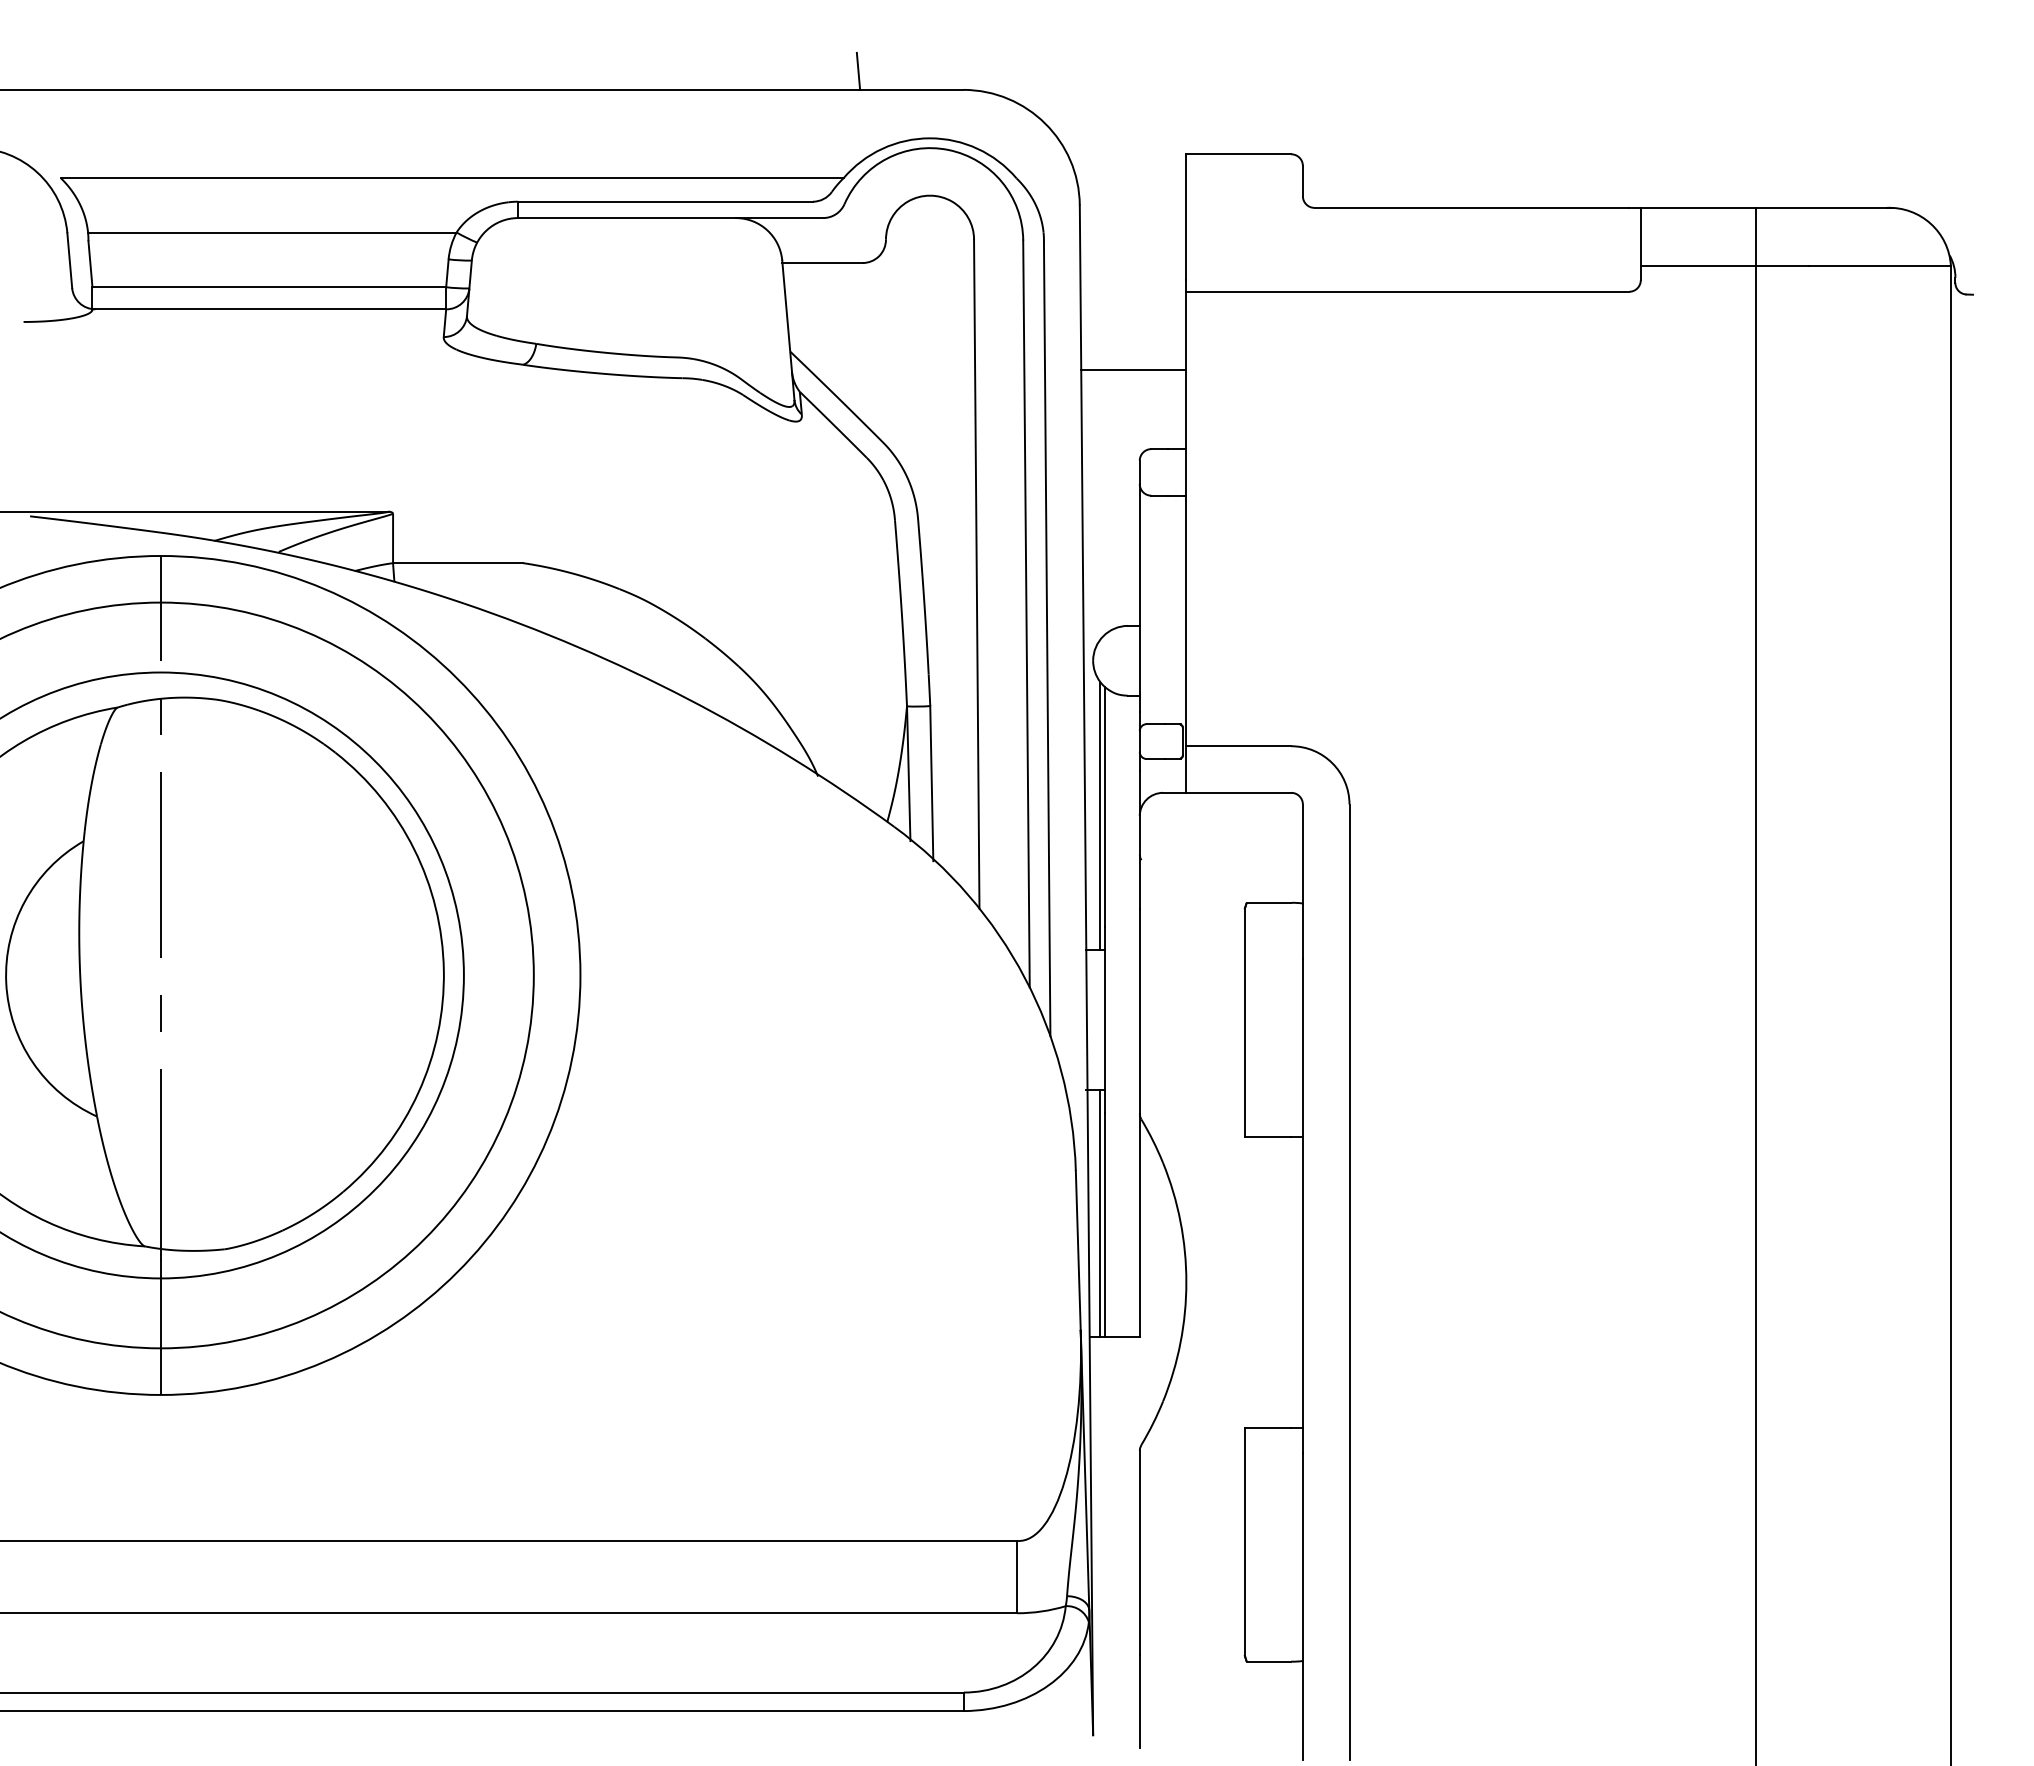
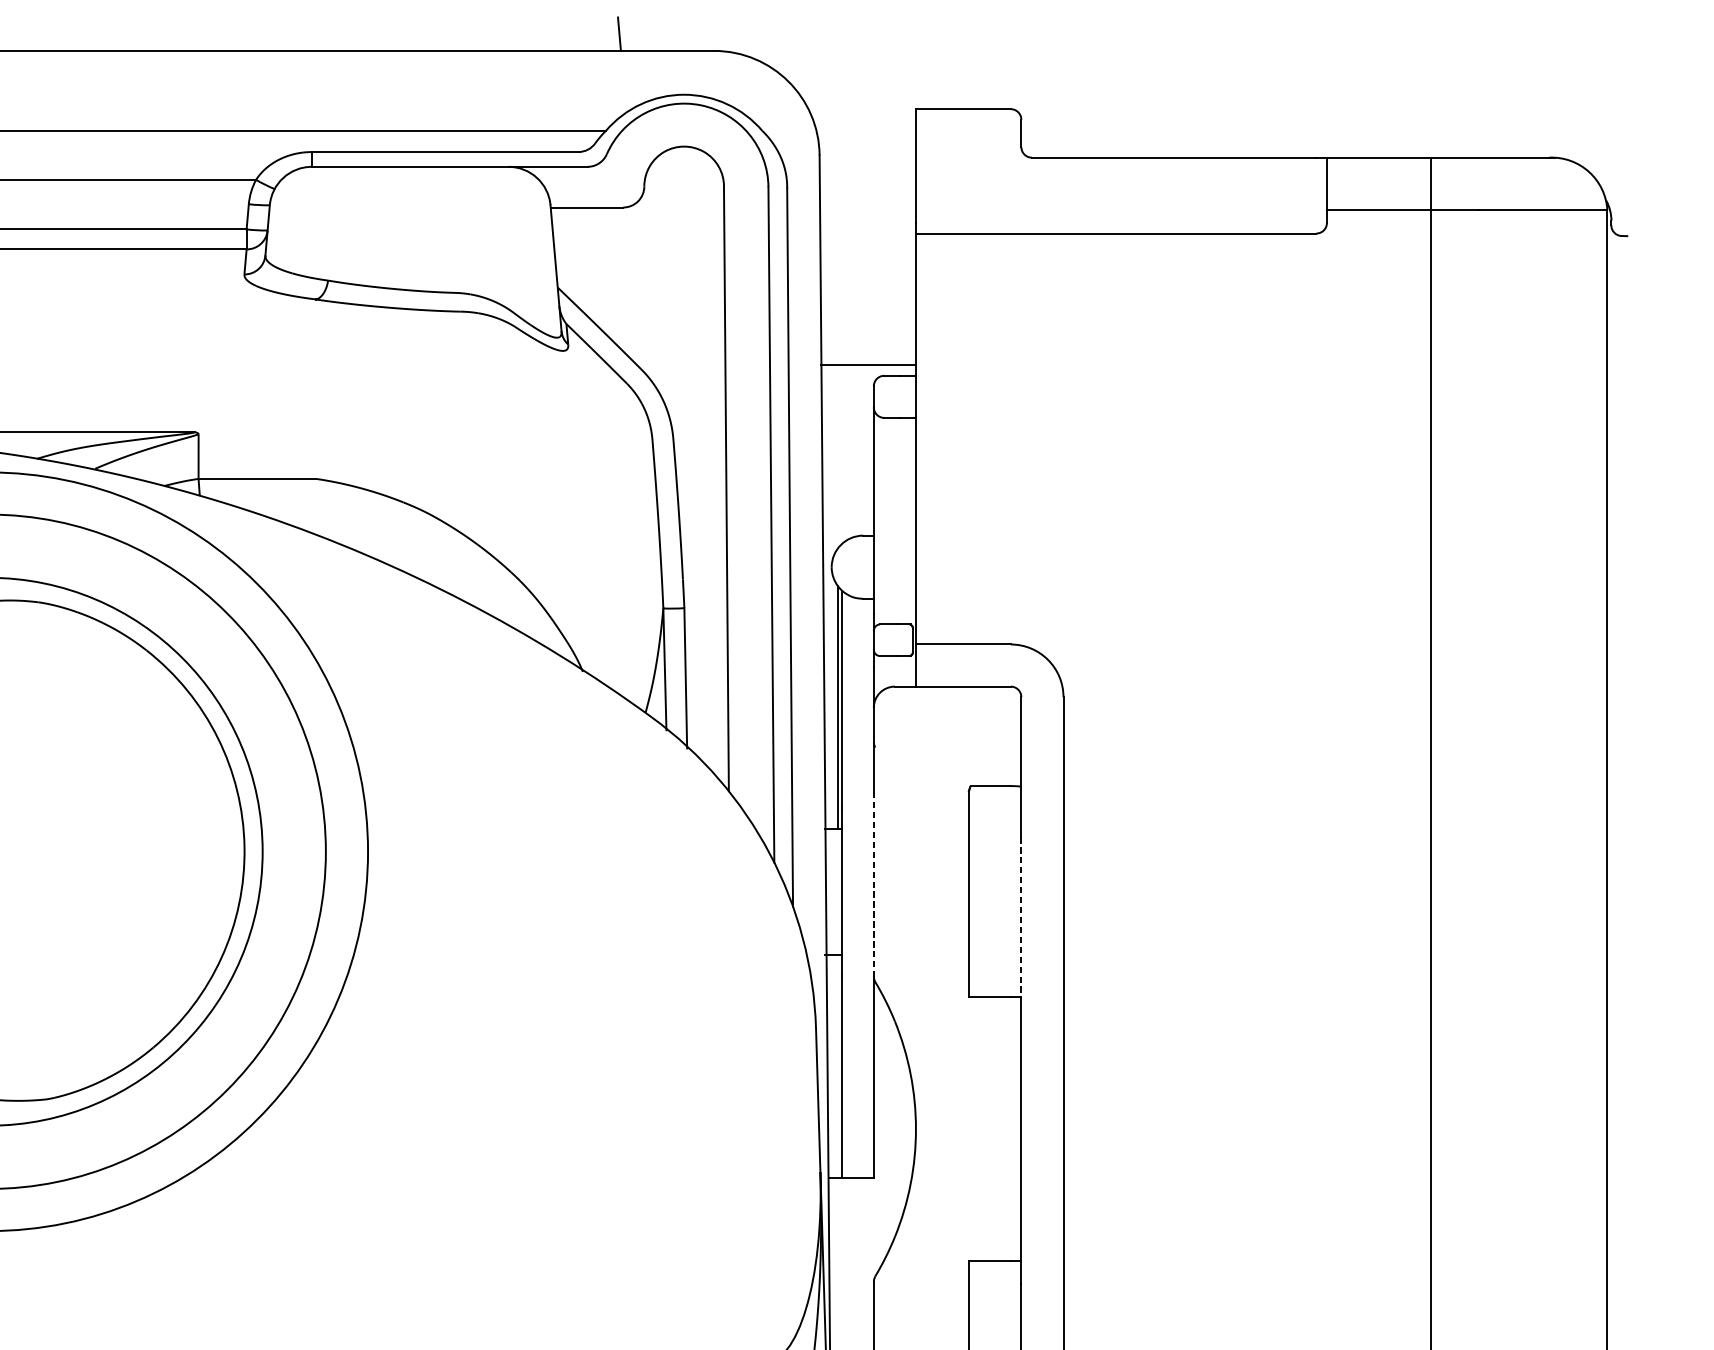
line: (1133, 369) -> (868, 365), moved
line: (1139, 1011) -> (873, 884), solid -> dashed
line: (1302, 1048) -> (1020, 917), solid -> dashed
line: (1100, 1212) -> (838, 1066), removed

